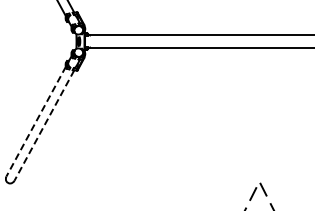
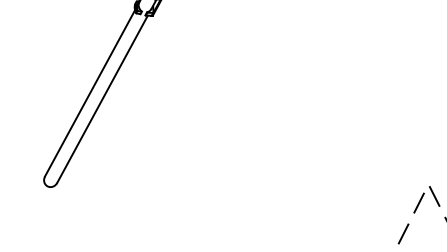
line: (36, 121) -> (90, 93), dashed -> solid
line: (44, 125) -> (102, 99), dashed -> solid

